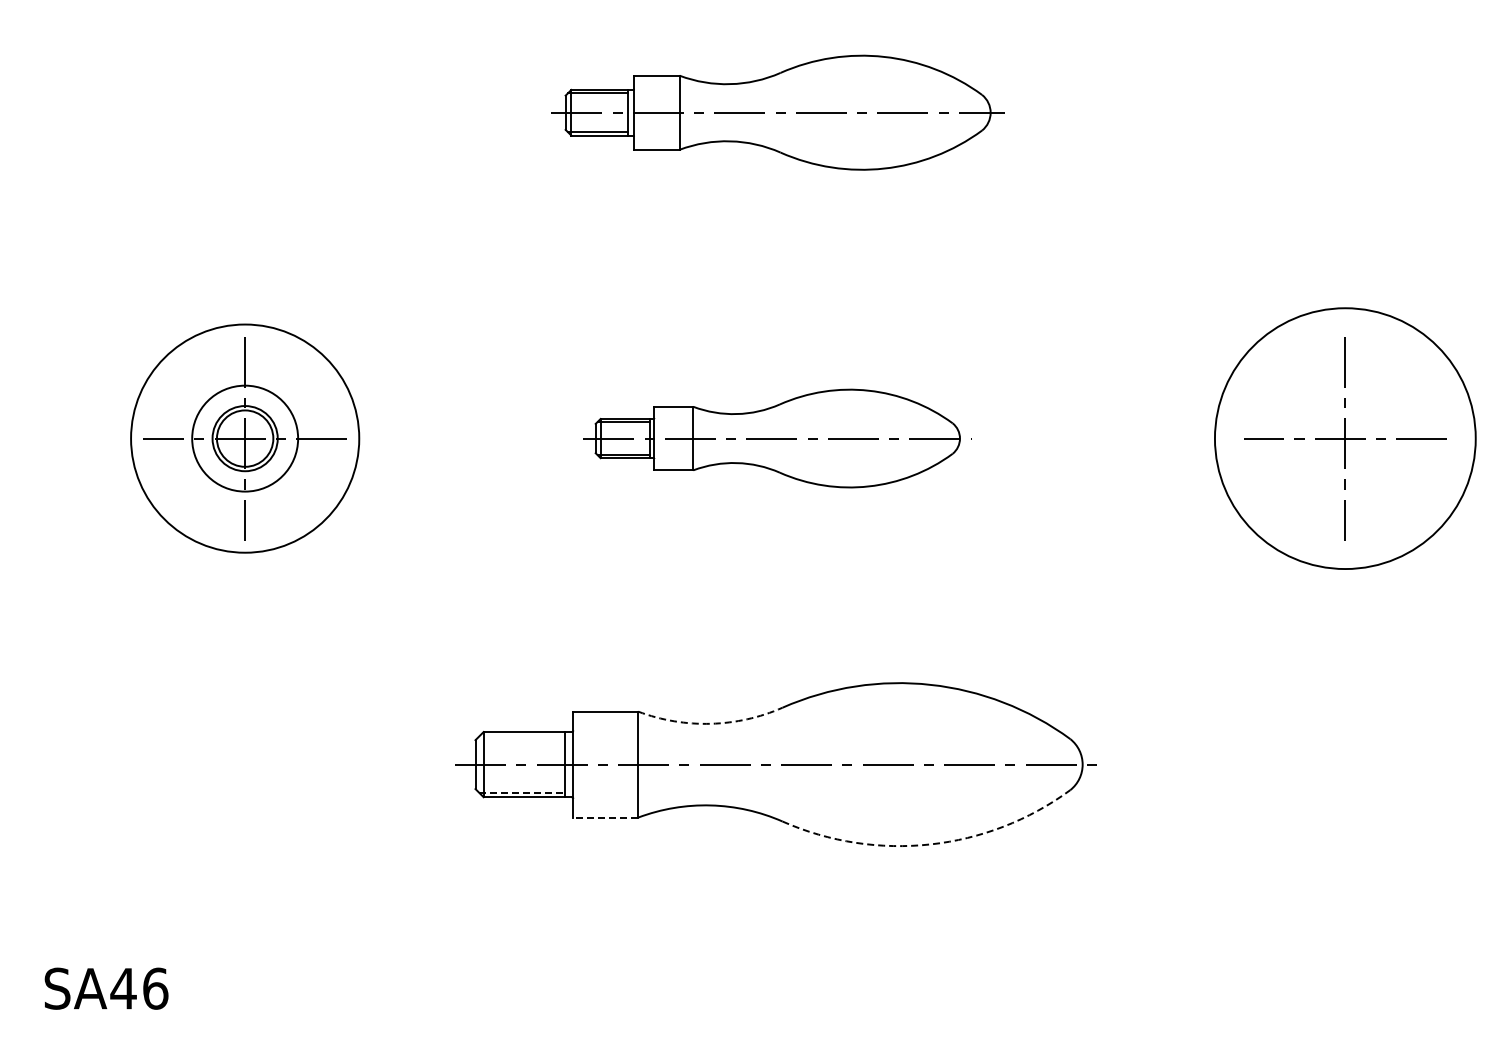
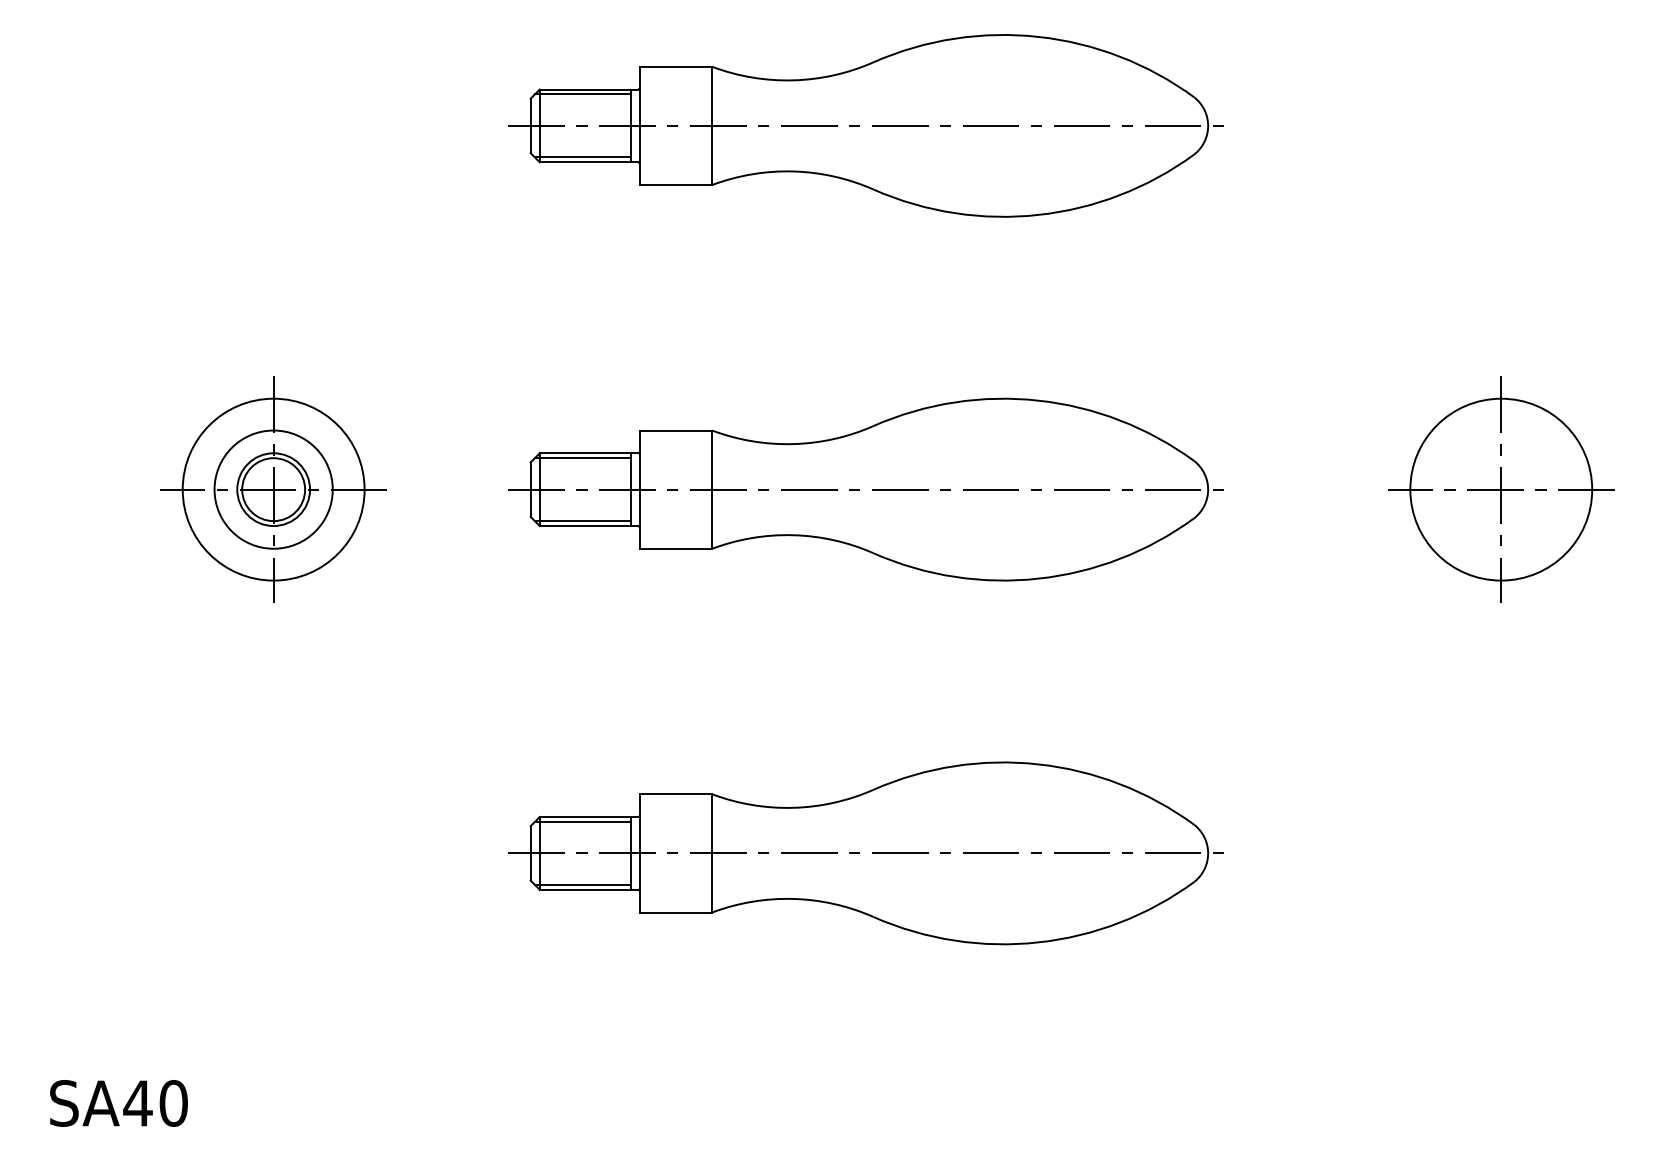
part: (775, 112) -> (865, 125), size x1.43
circle: (244, 438) -> (272, 489), size x0.71
part: (775, 438) -> (865, 489), size x1.67
circle: (1344, 438) -> (1500, 489), size x0.62
arc: (710, 723) -> (792, 807), dashed -> solid
line: (522, 736) -> (583, 822), added
line: (522, 792) -> (583, 884), dashed -> solid
line: (605, 817) -> (675, 912), dashed -> solid
arc: (930, 844) -> (1038, 942), dashed -> solid
text: (155, 988) -> (173, 1103), SA46 -> SA40

